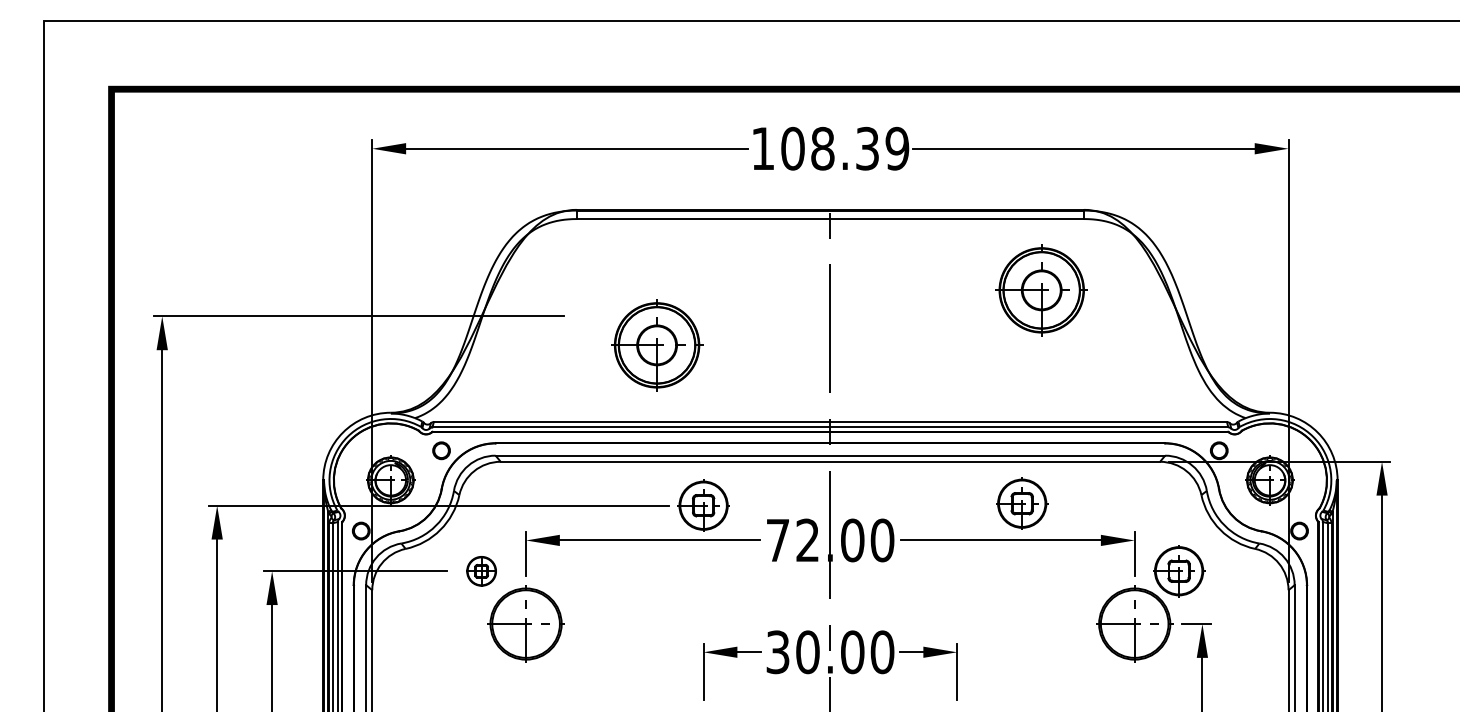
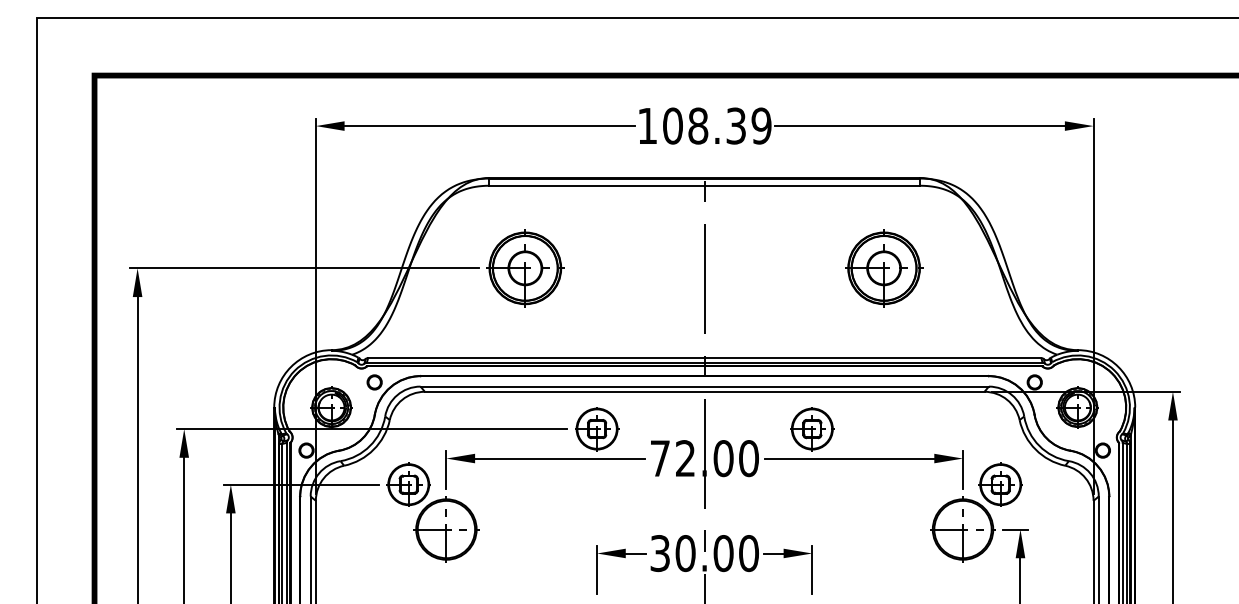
part: (1041, 290) -> (883, 268), moved
part: (657, 345) -> (525, 268), moved
part: (1022, 503) -> (812, 428), moved
part: (481, 571) -> (408, 484), size x1.67

